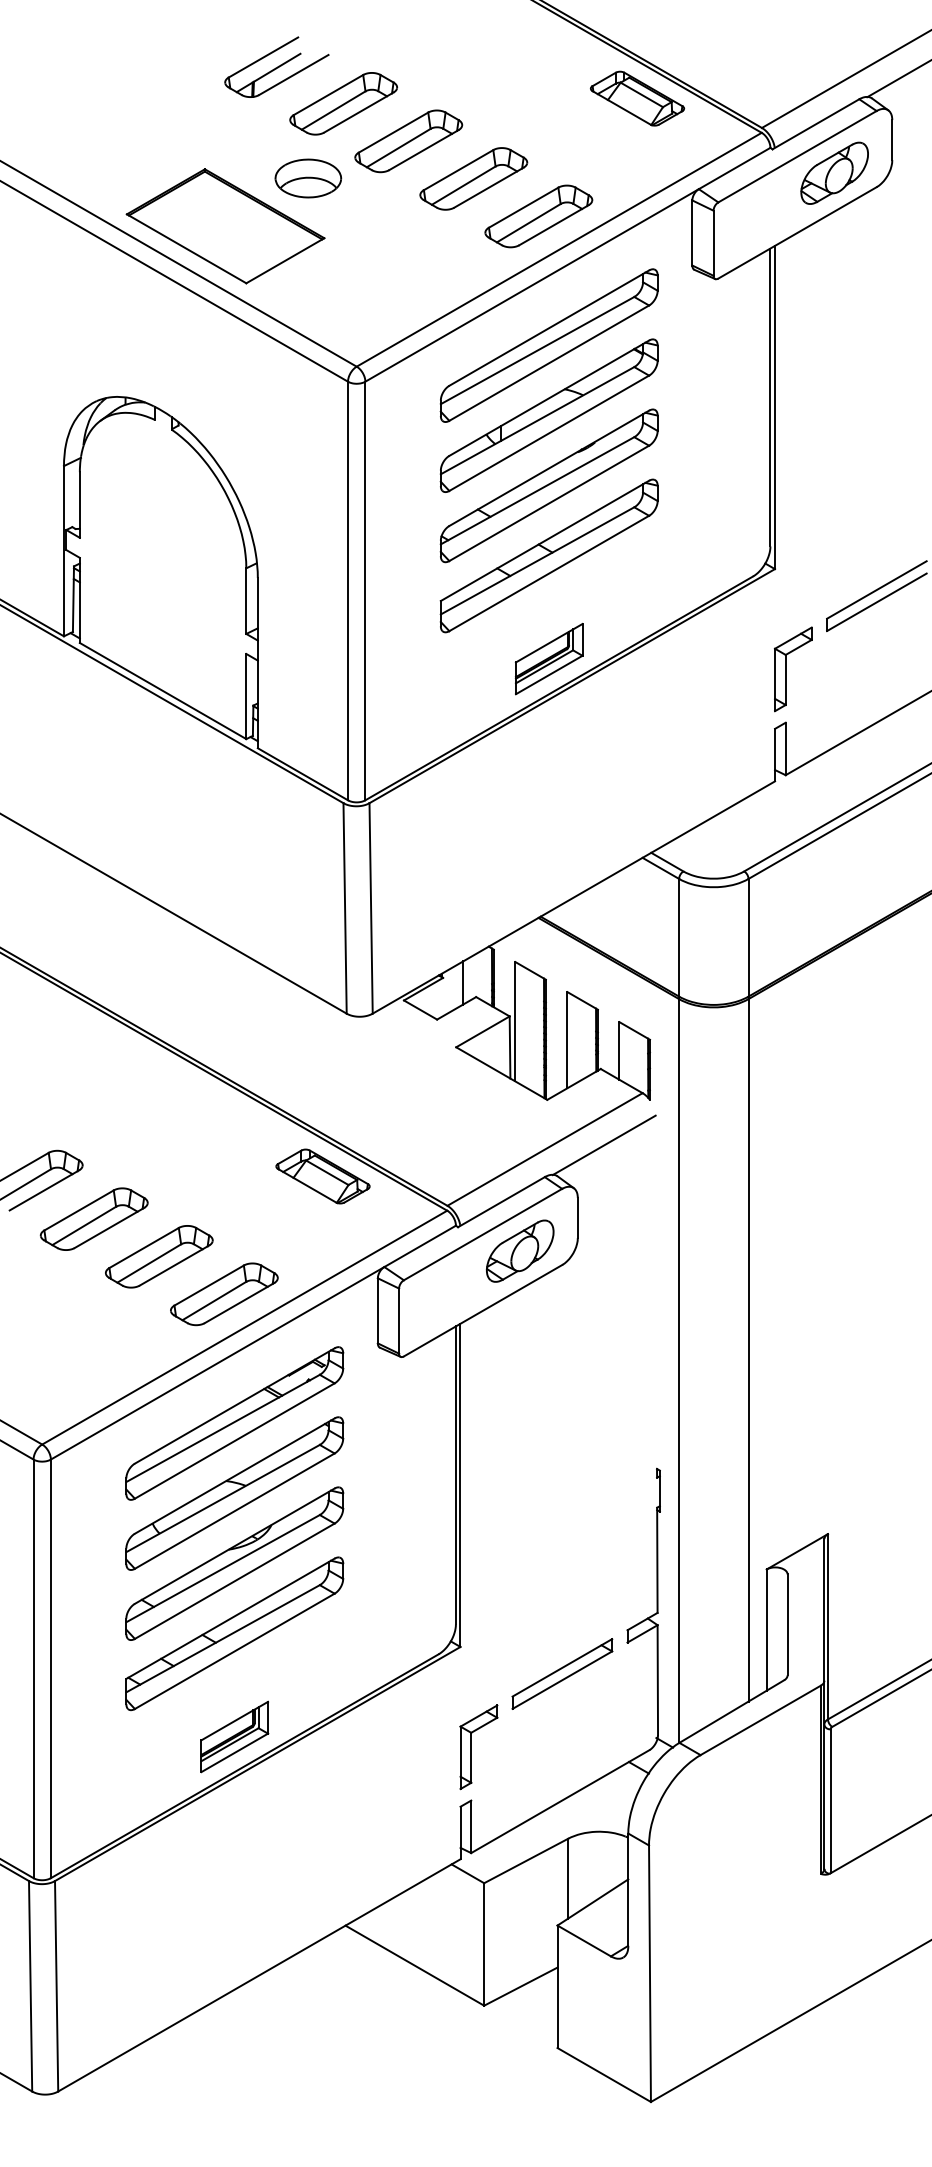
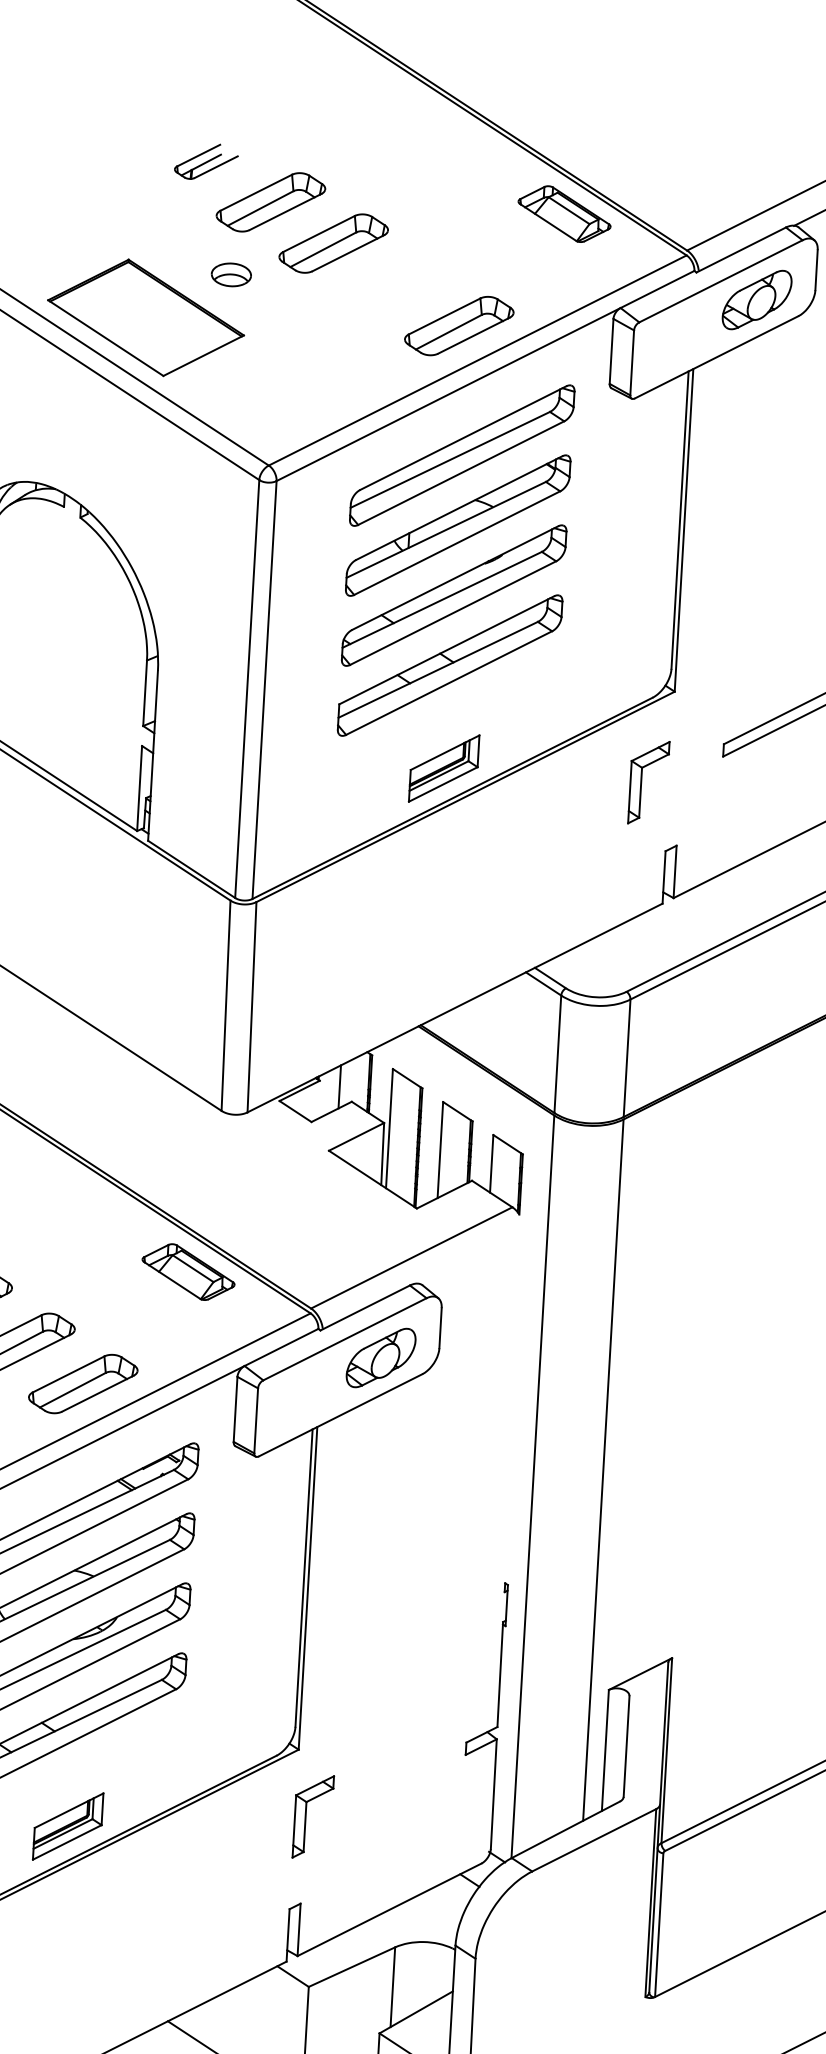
part: (276, 66) -> (206, 161), size x0.6
part: (308, 178) -> (231, 274), size x0.6
part: (473, 178) -> (396, 284), removed
part: (786, 669) -> (641, 782), moved
line: (603, 1145) -> (470, 1257), removed
part: (562, 1673) -> (399, 1782), removed
part: (471, 1747) -> (305, 1816), moved

